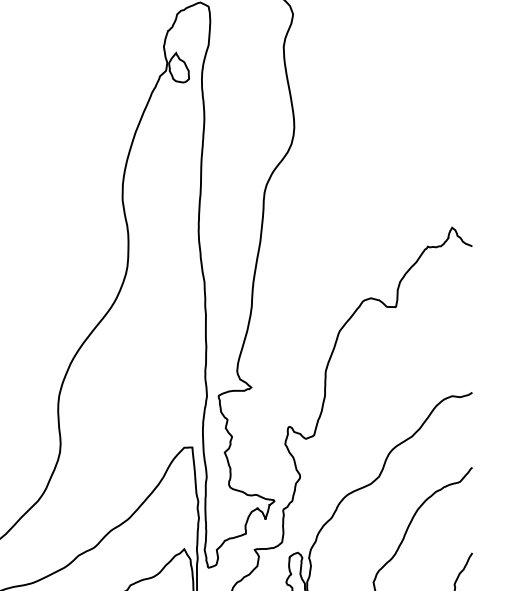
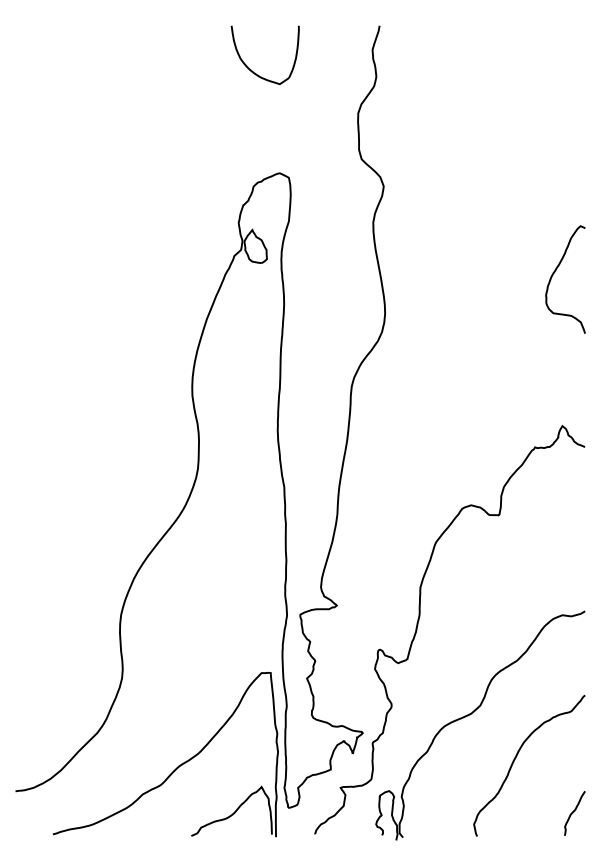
curve: (446, 90) -> (555, 272), added

